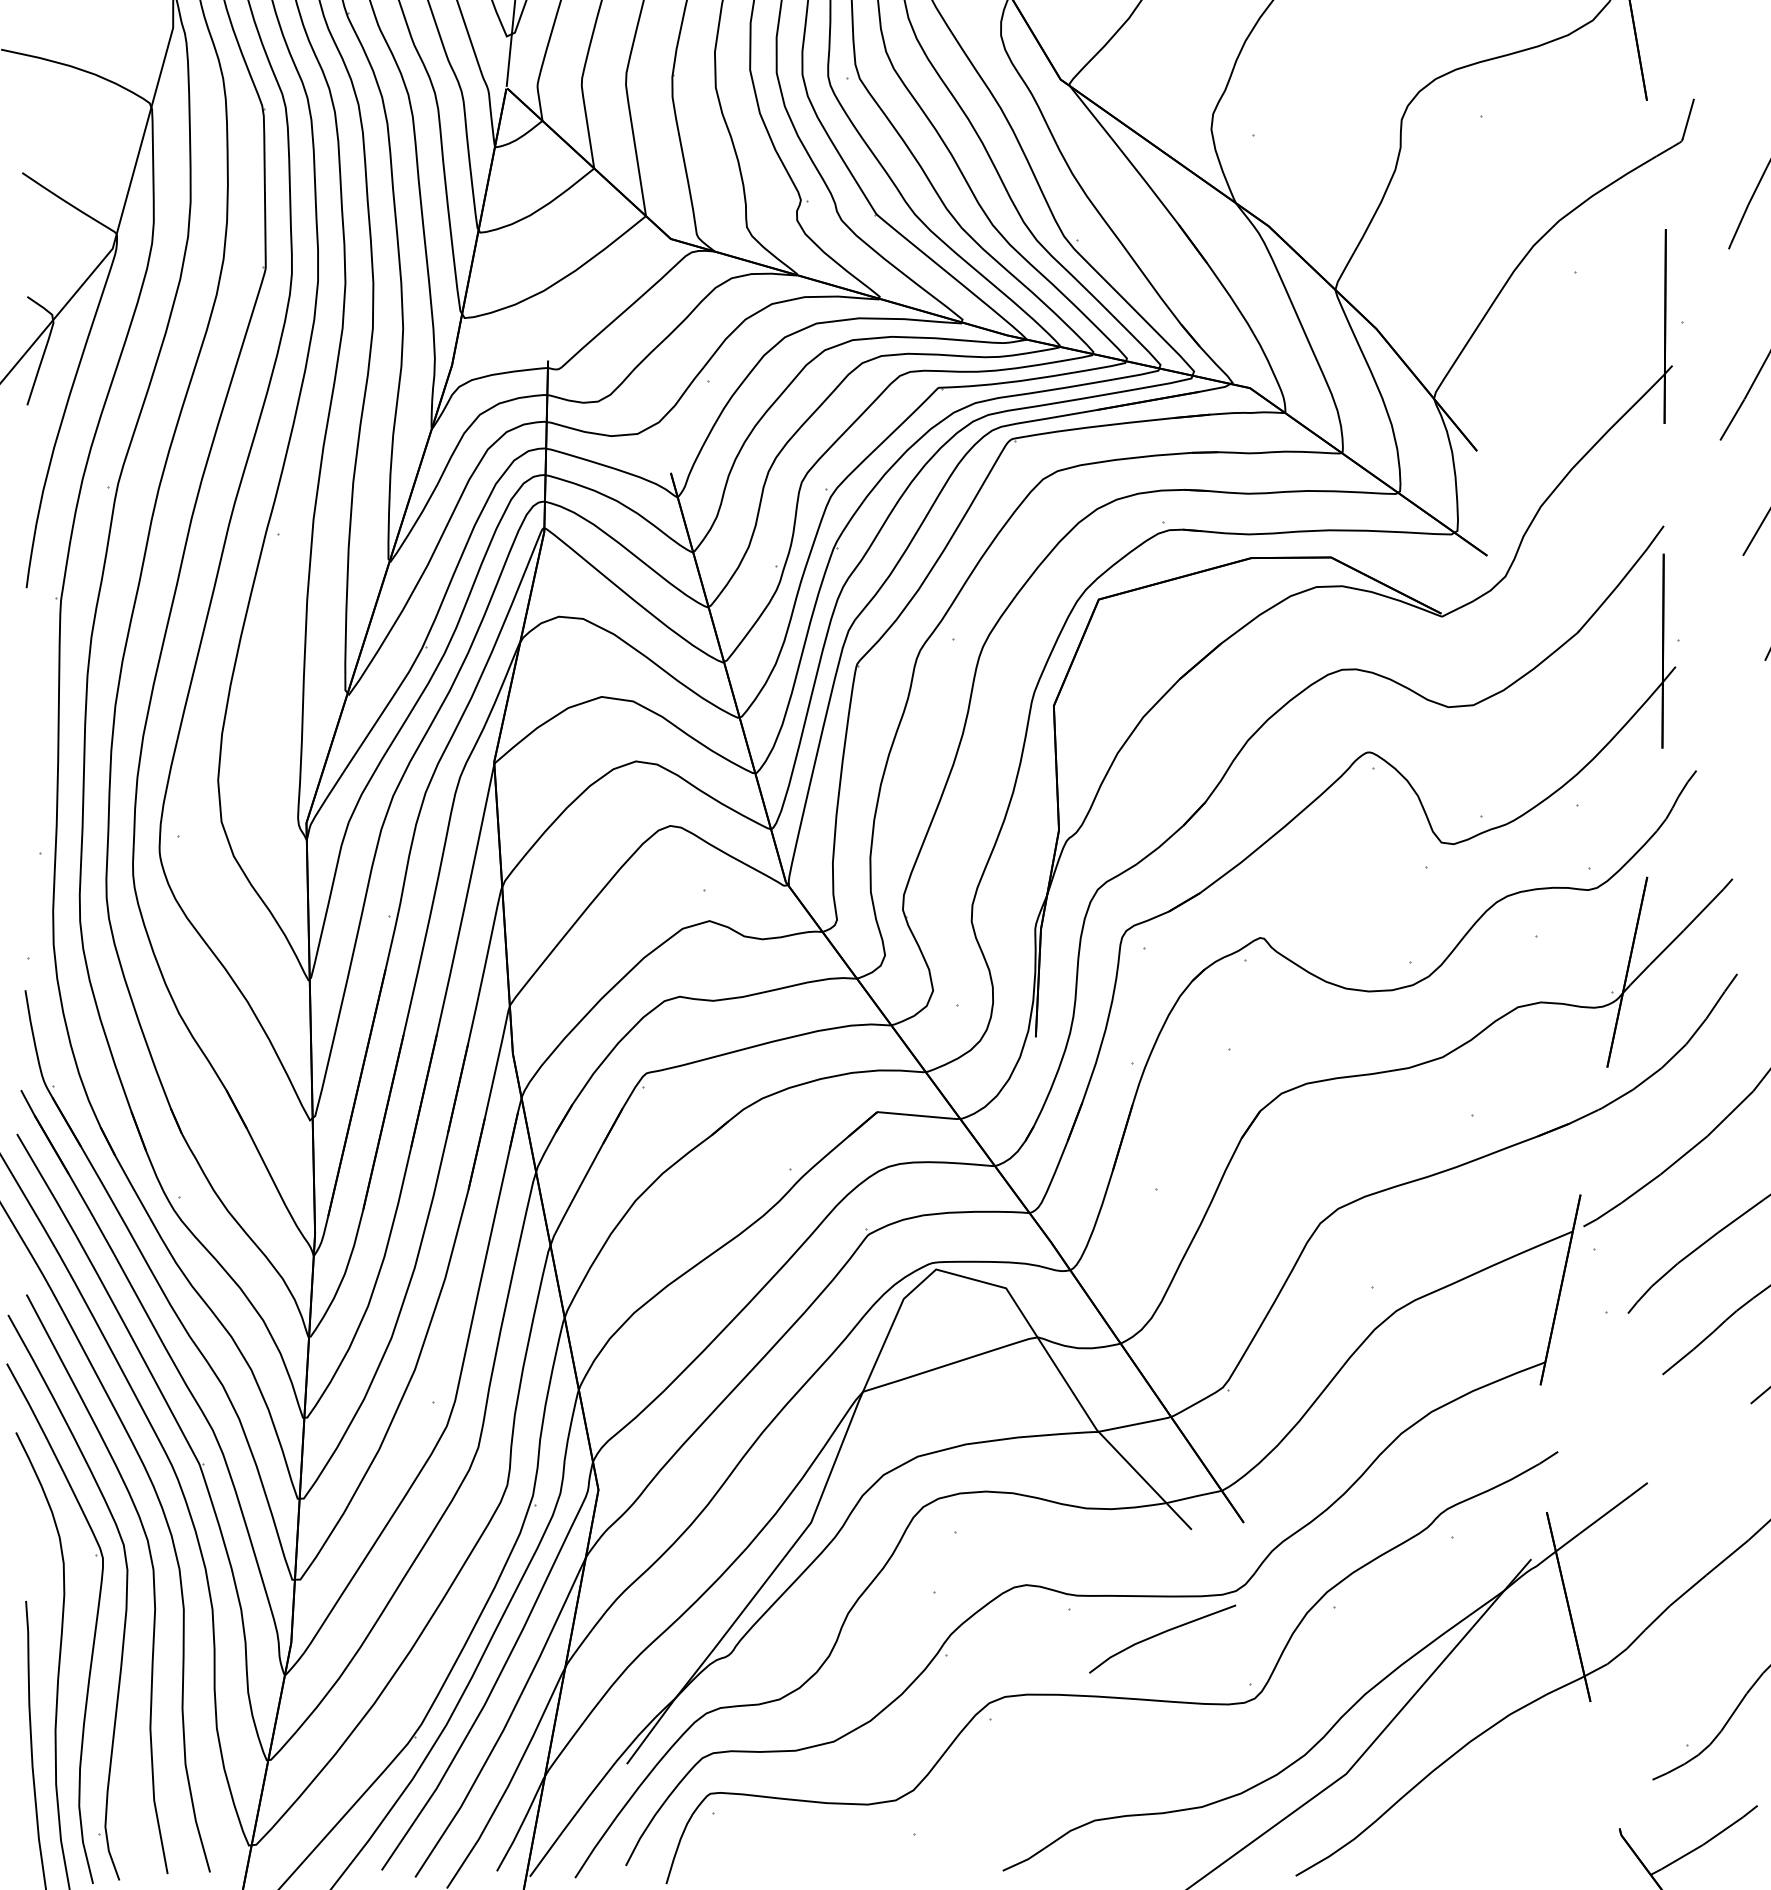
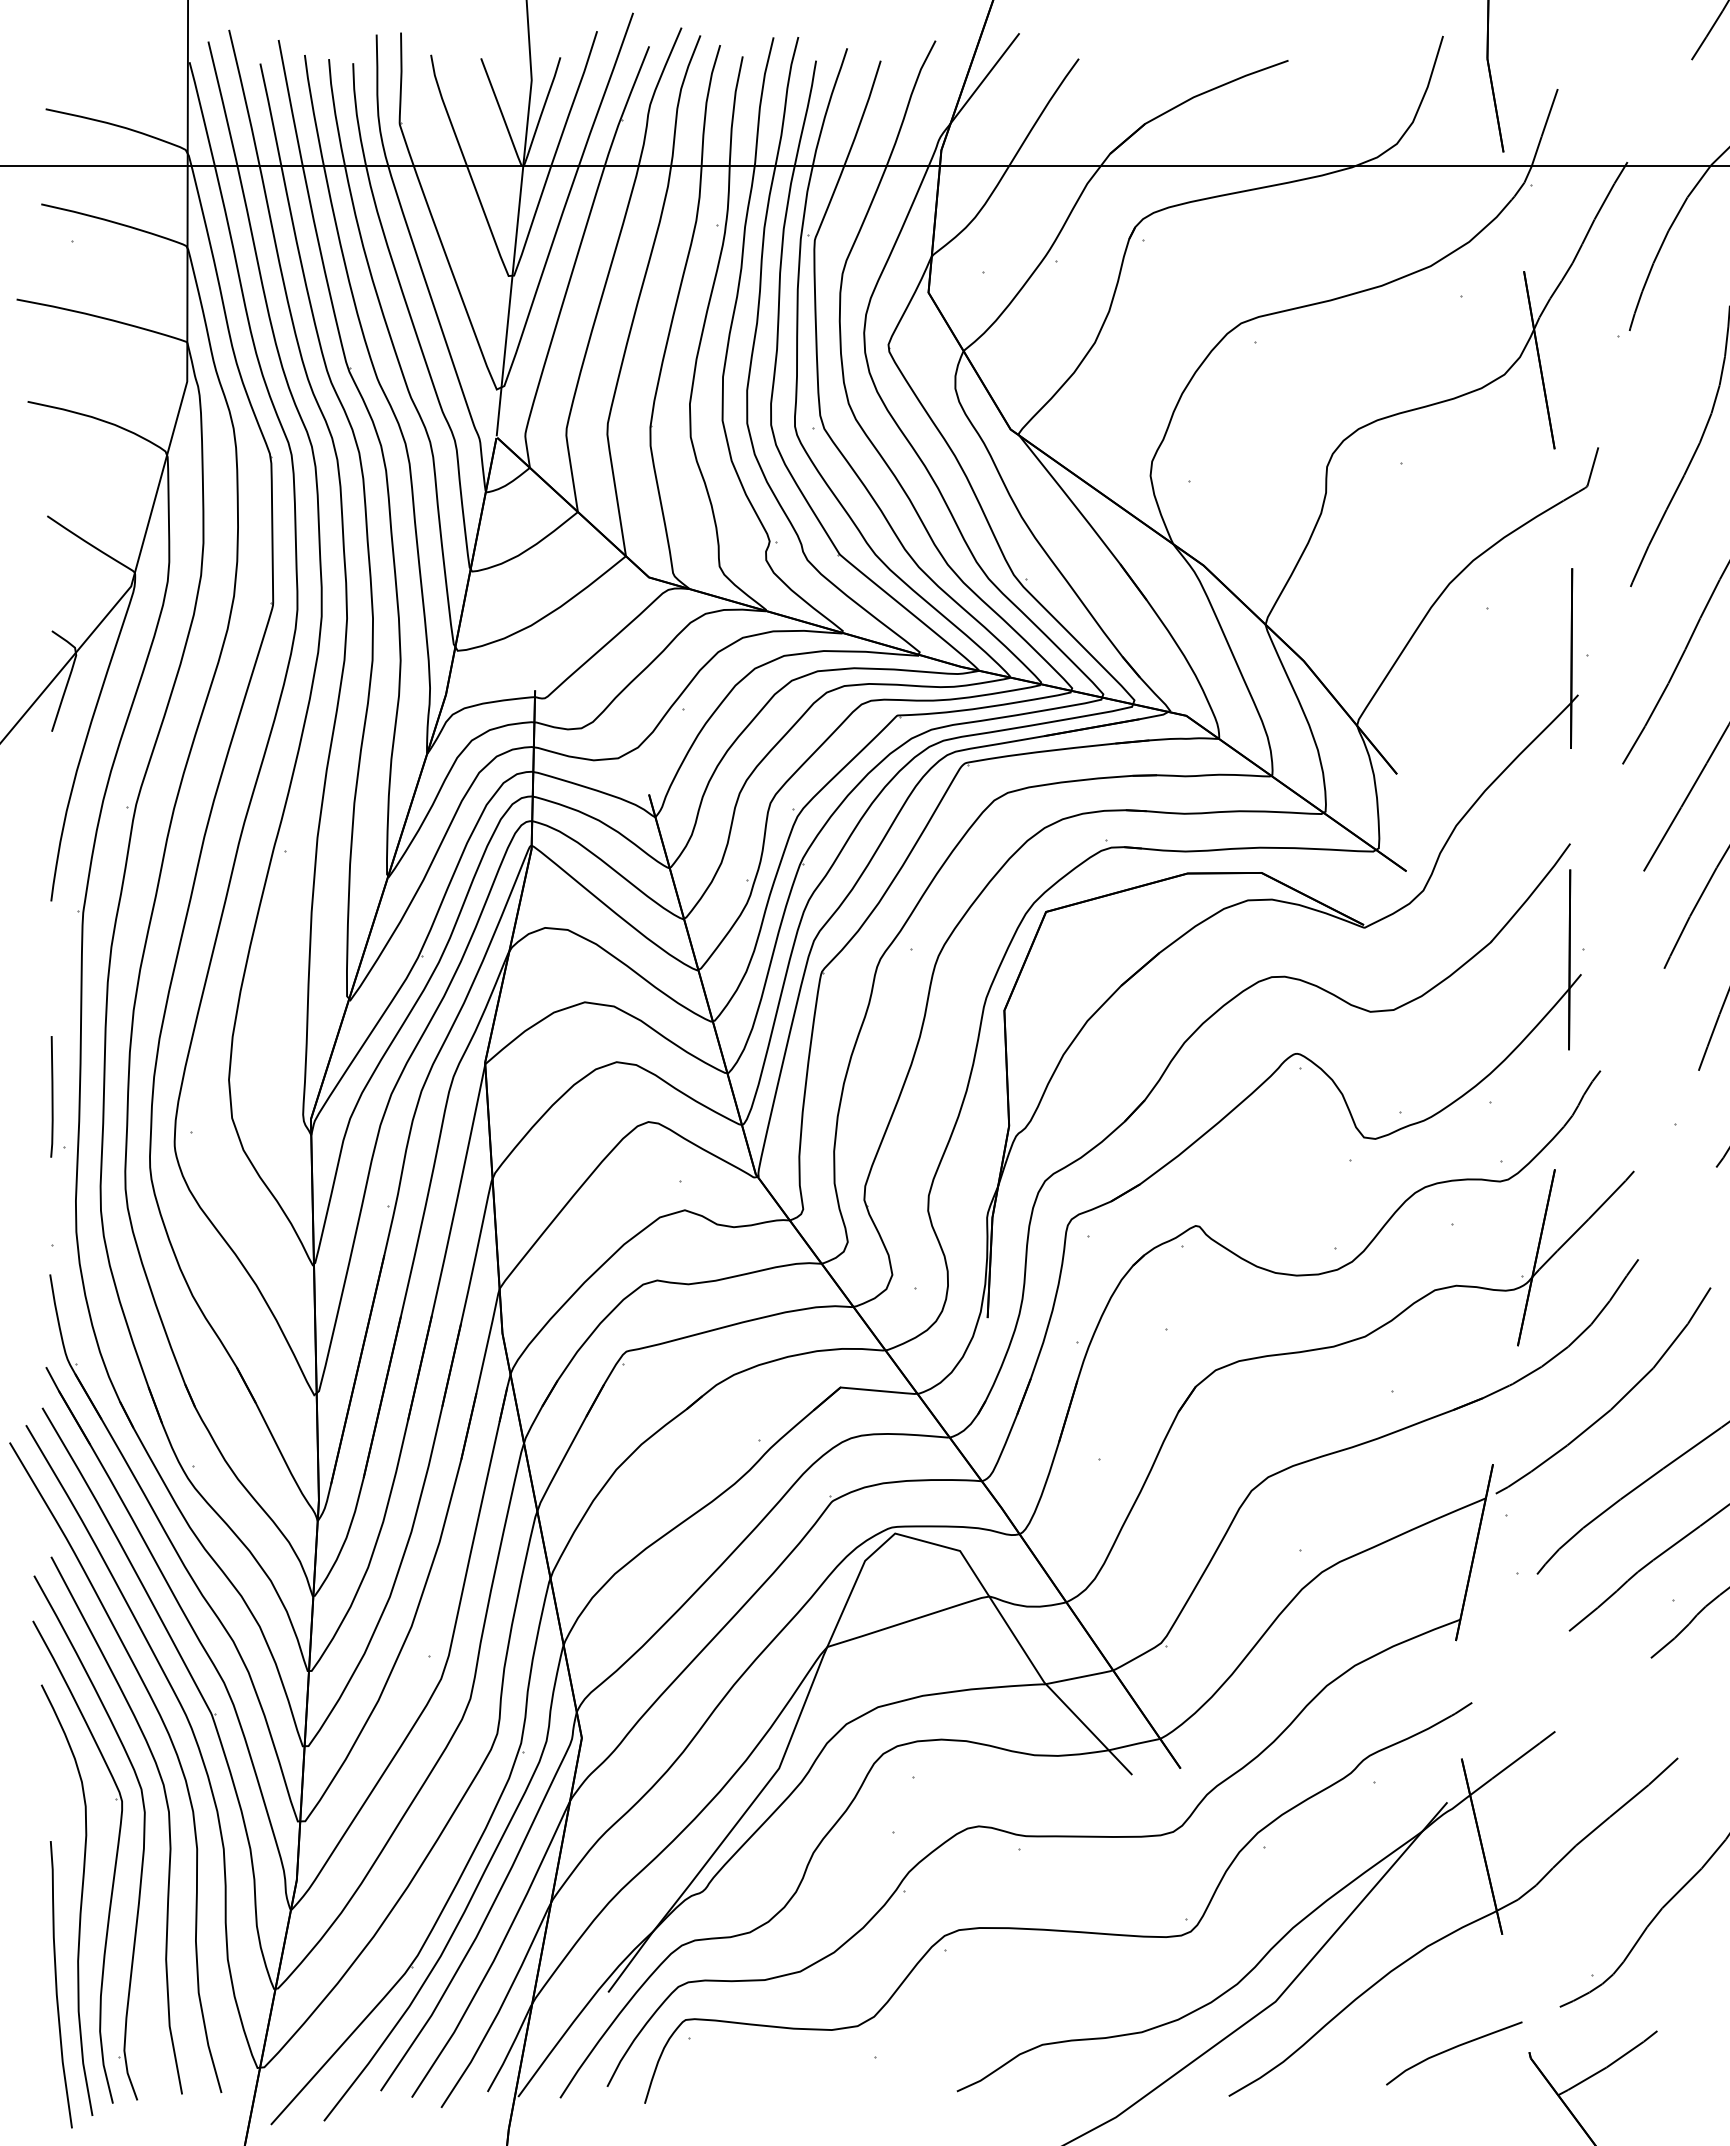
line: (26, 798) -> (51, 1096), added
curve: (1160, 1634) -> (1452, 2049), moved

